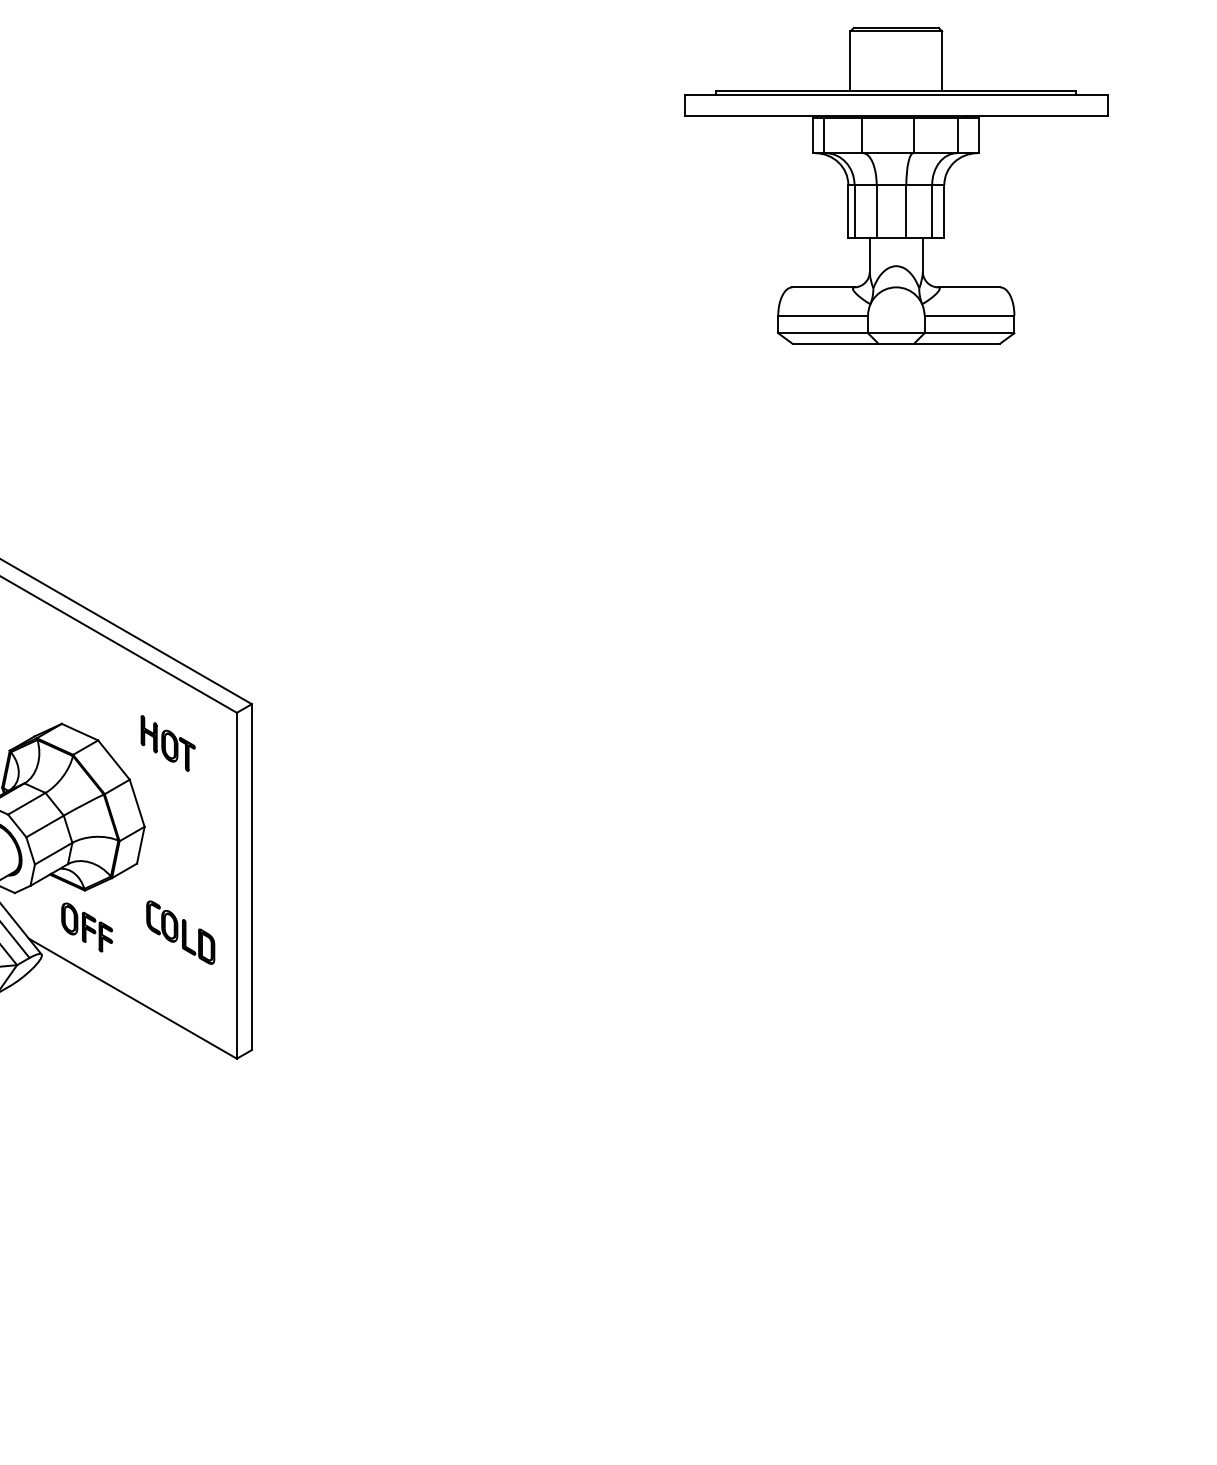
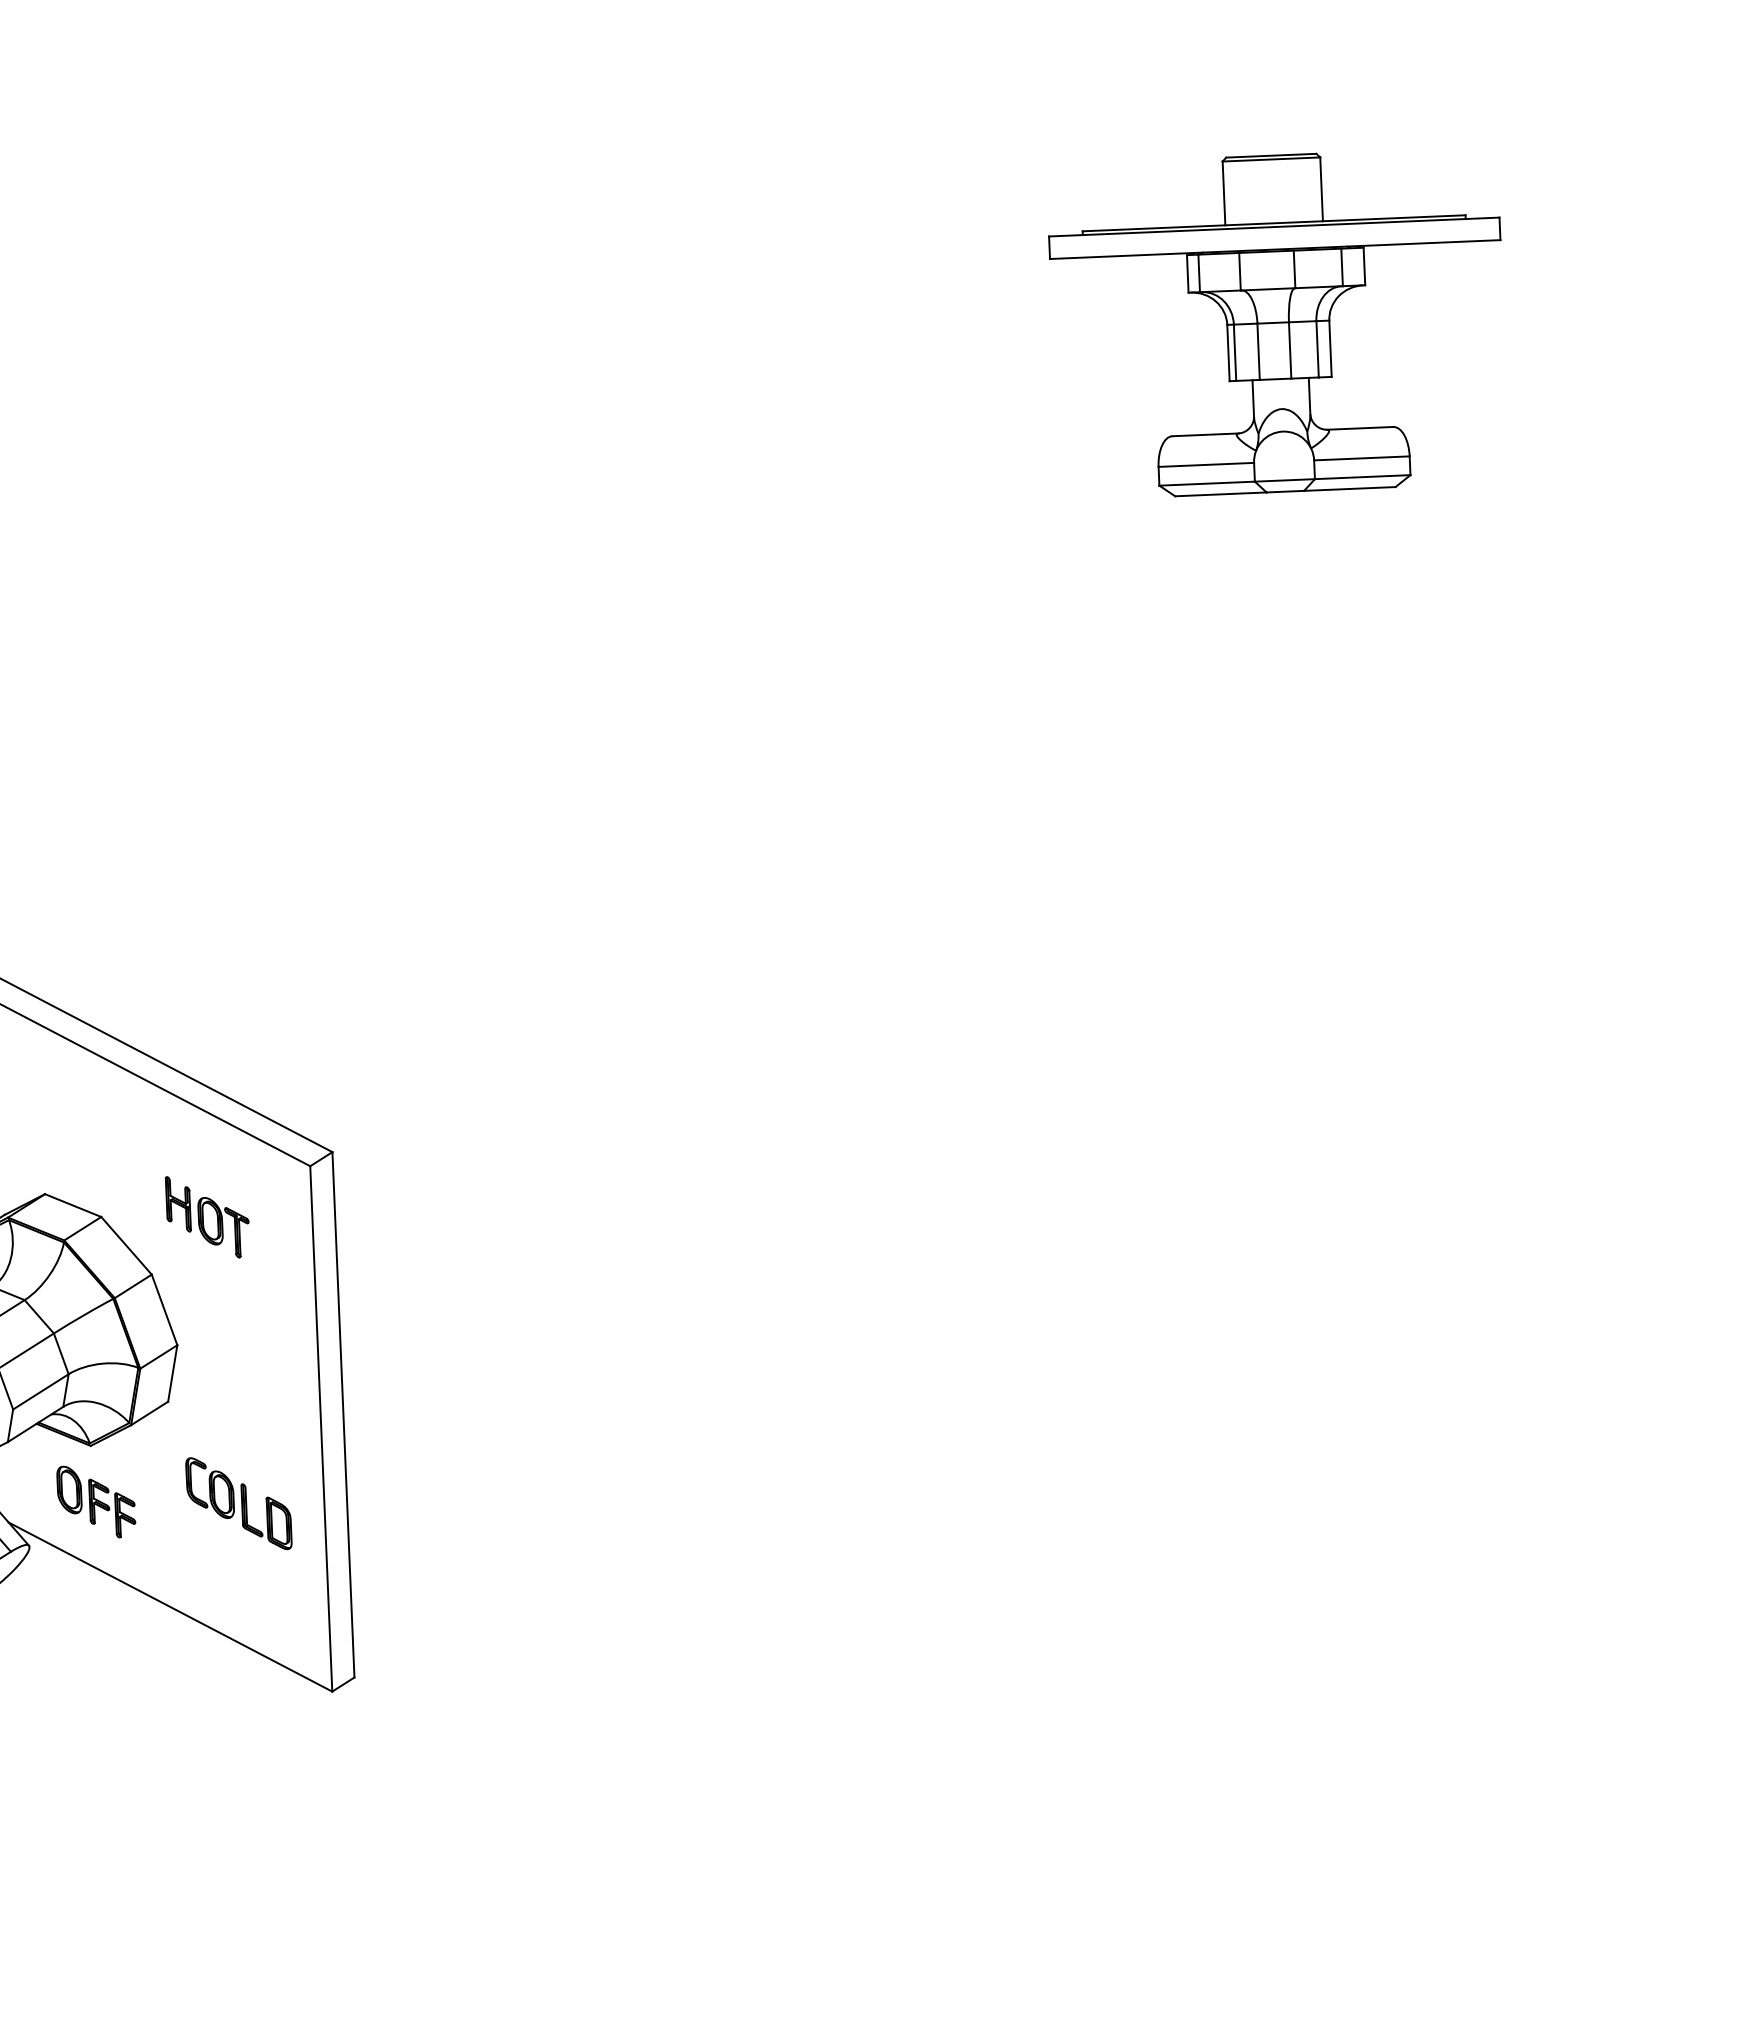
part: (896, 185) -> (1278, 323), size x0.7

